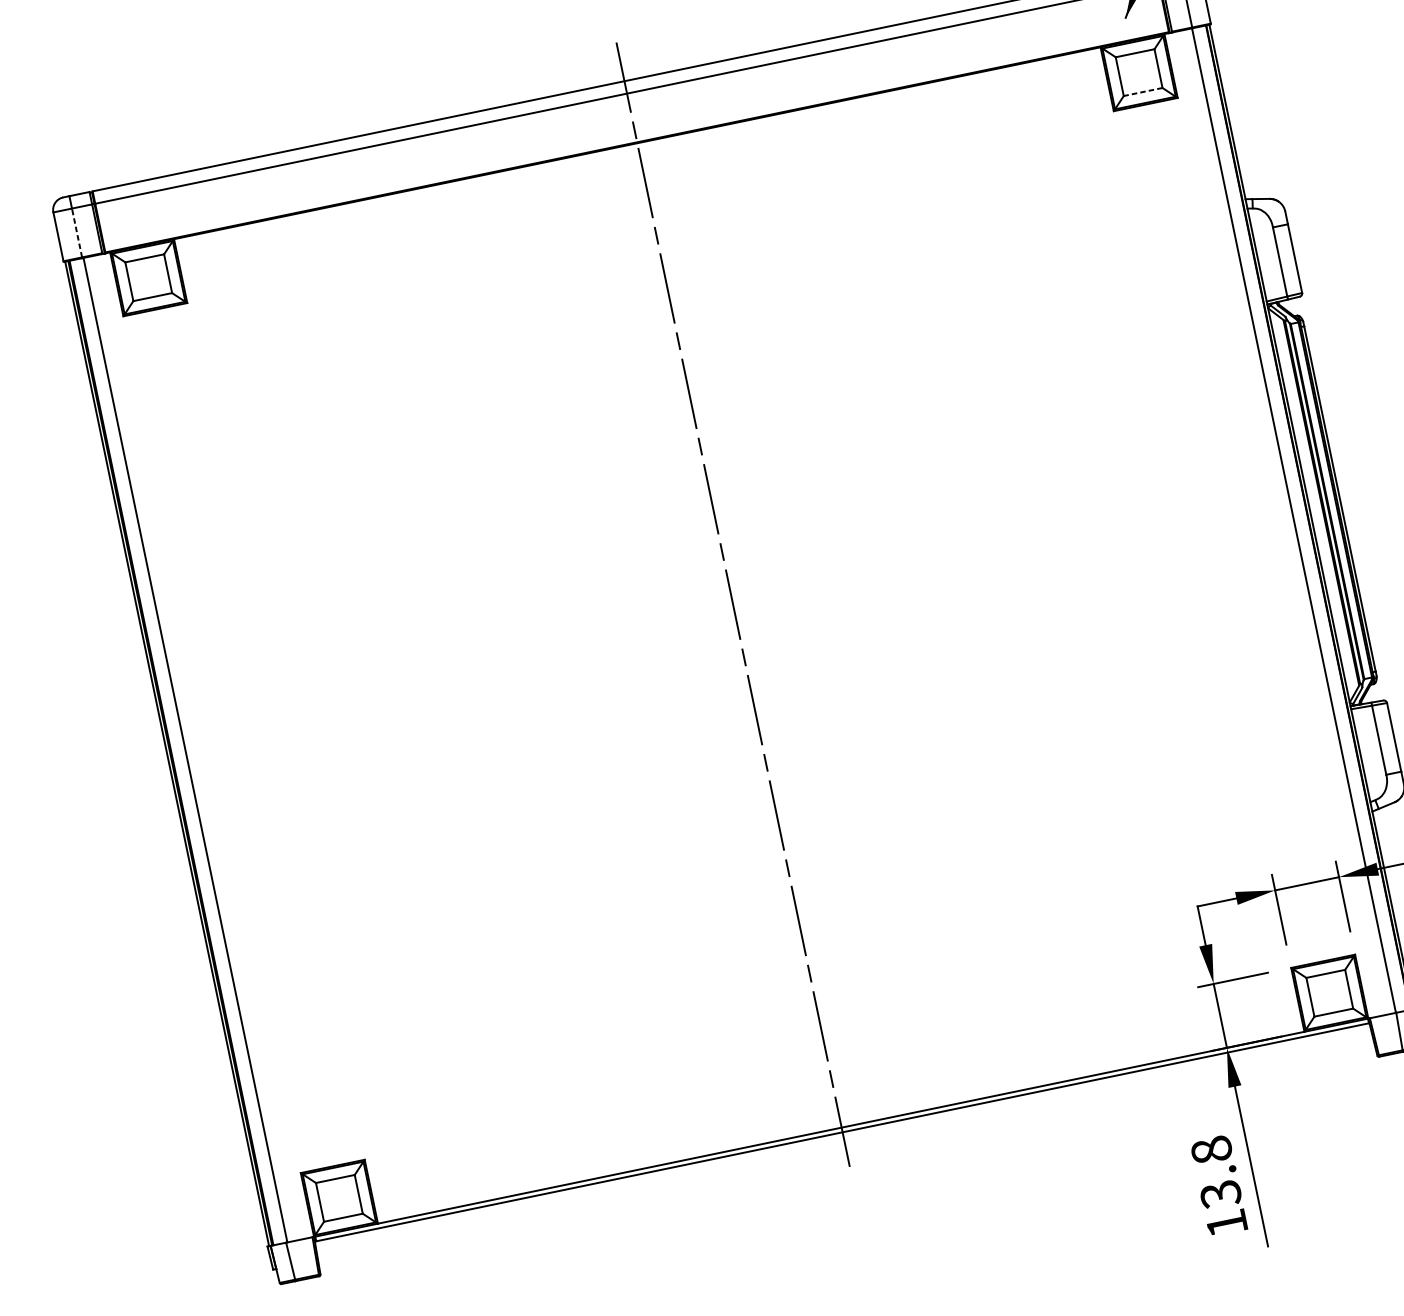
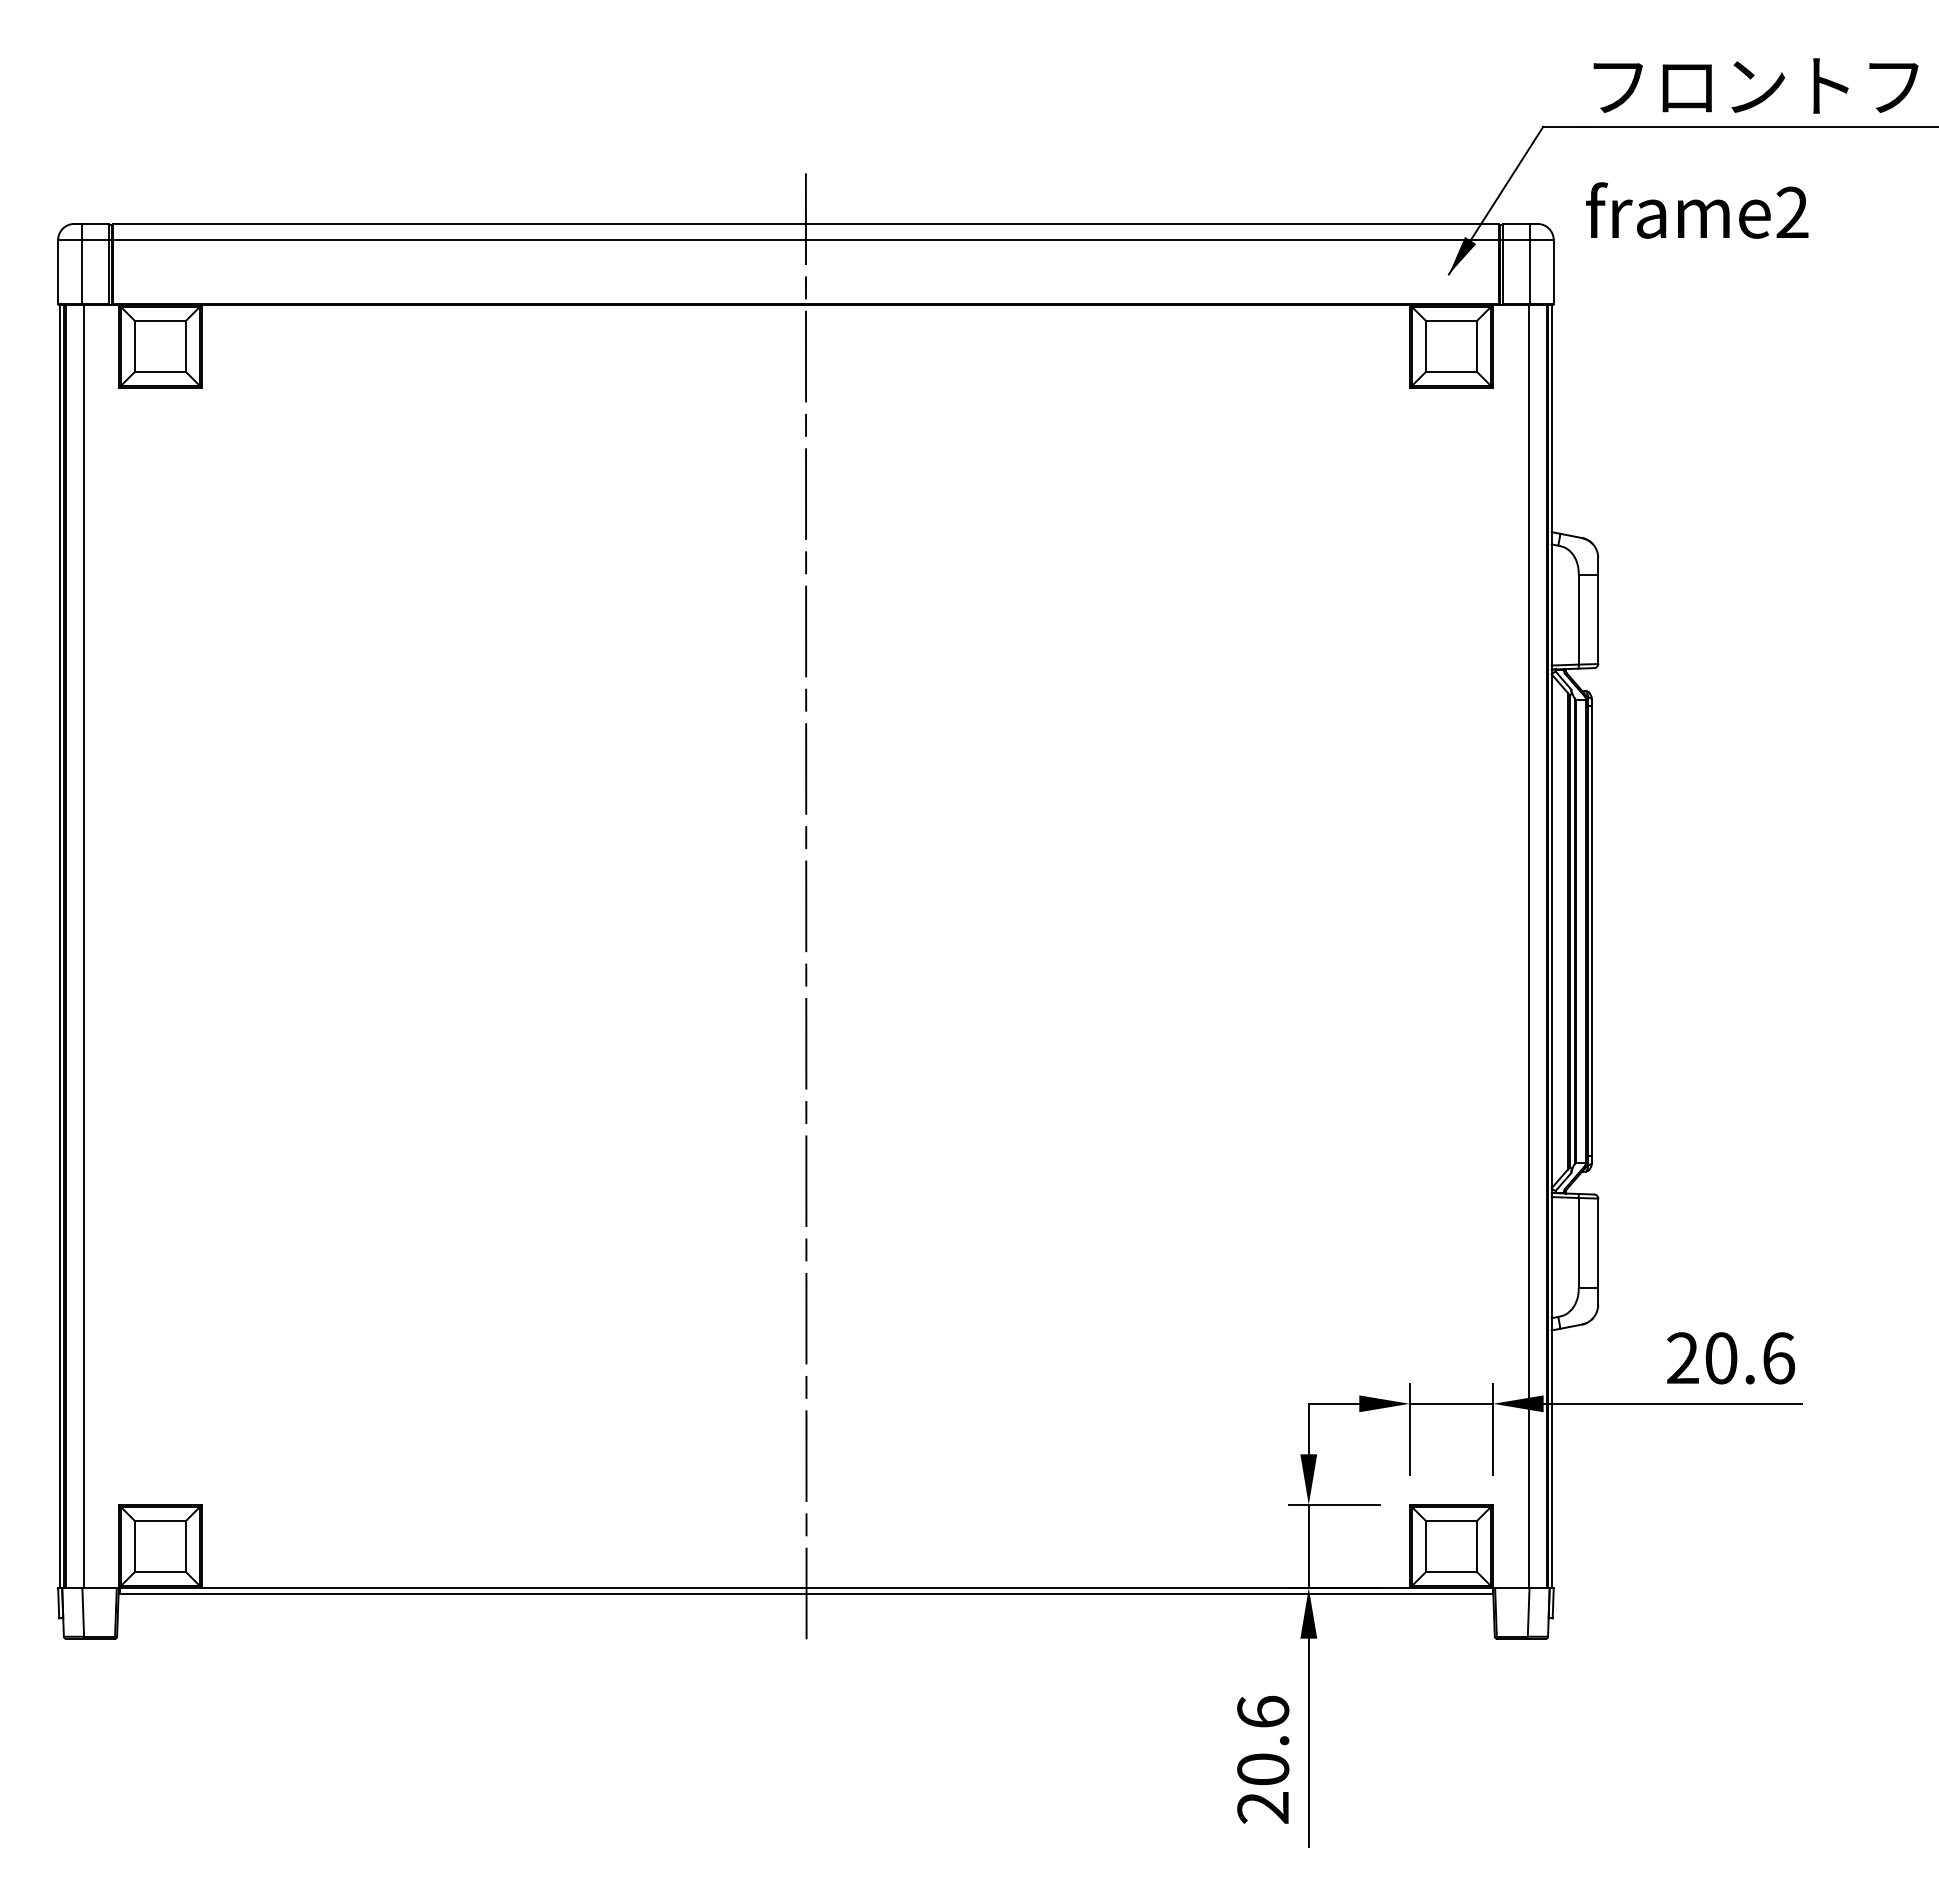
line: (1142, 92) -> (1450, 371), dashed -> solid
line: (77, 232) -> (82, 271), dashed -> solid
text: (1219, 1186) -> (1263, 1759), 13.8 -> 20.6

